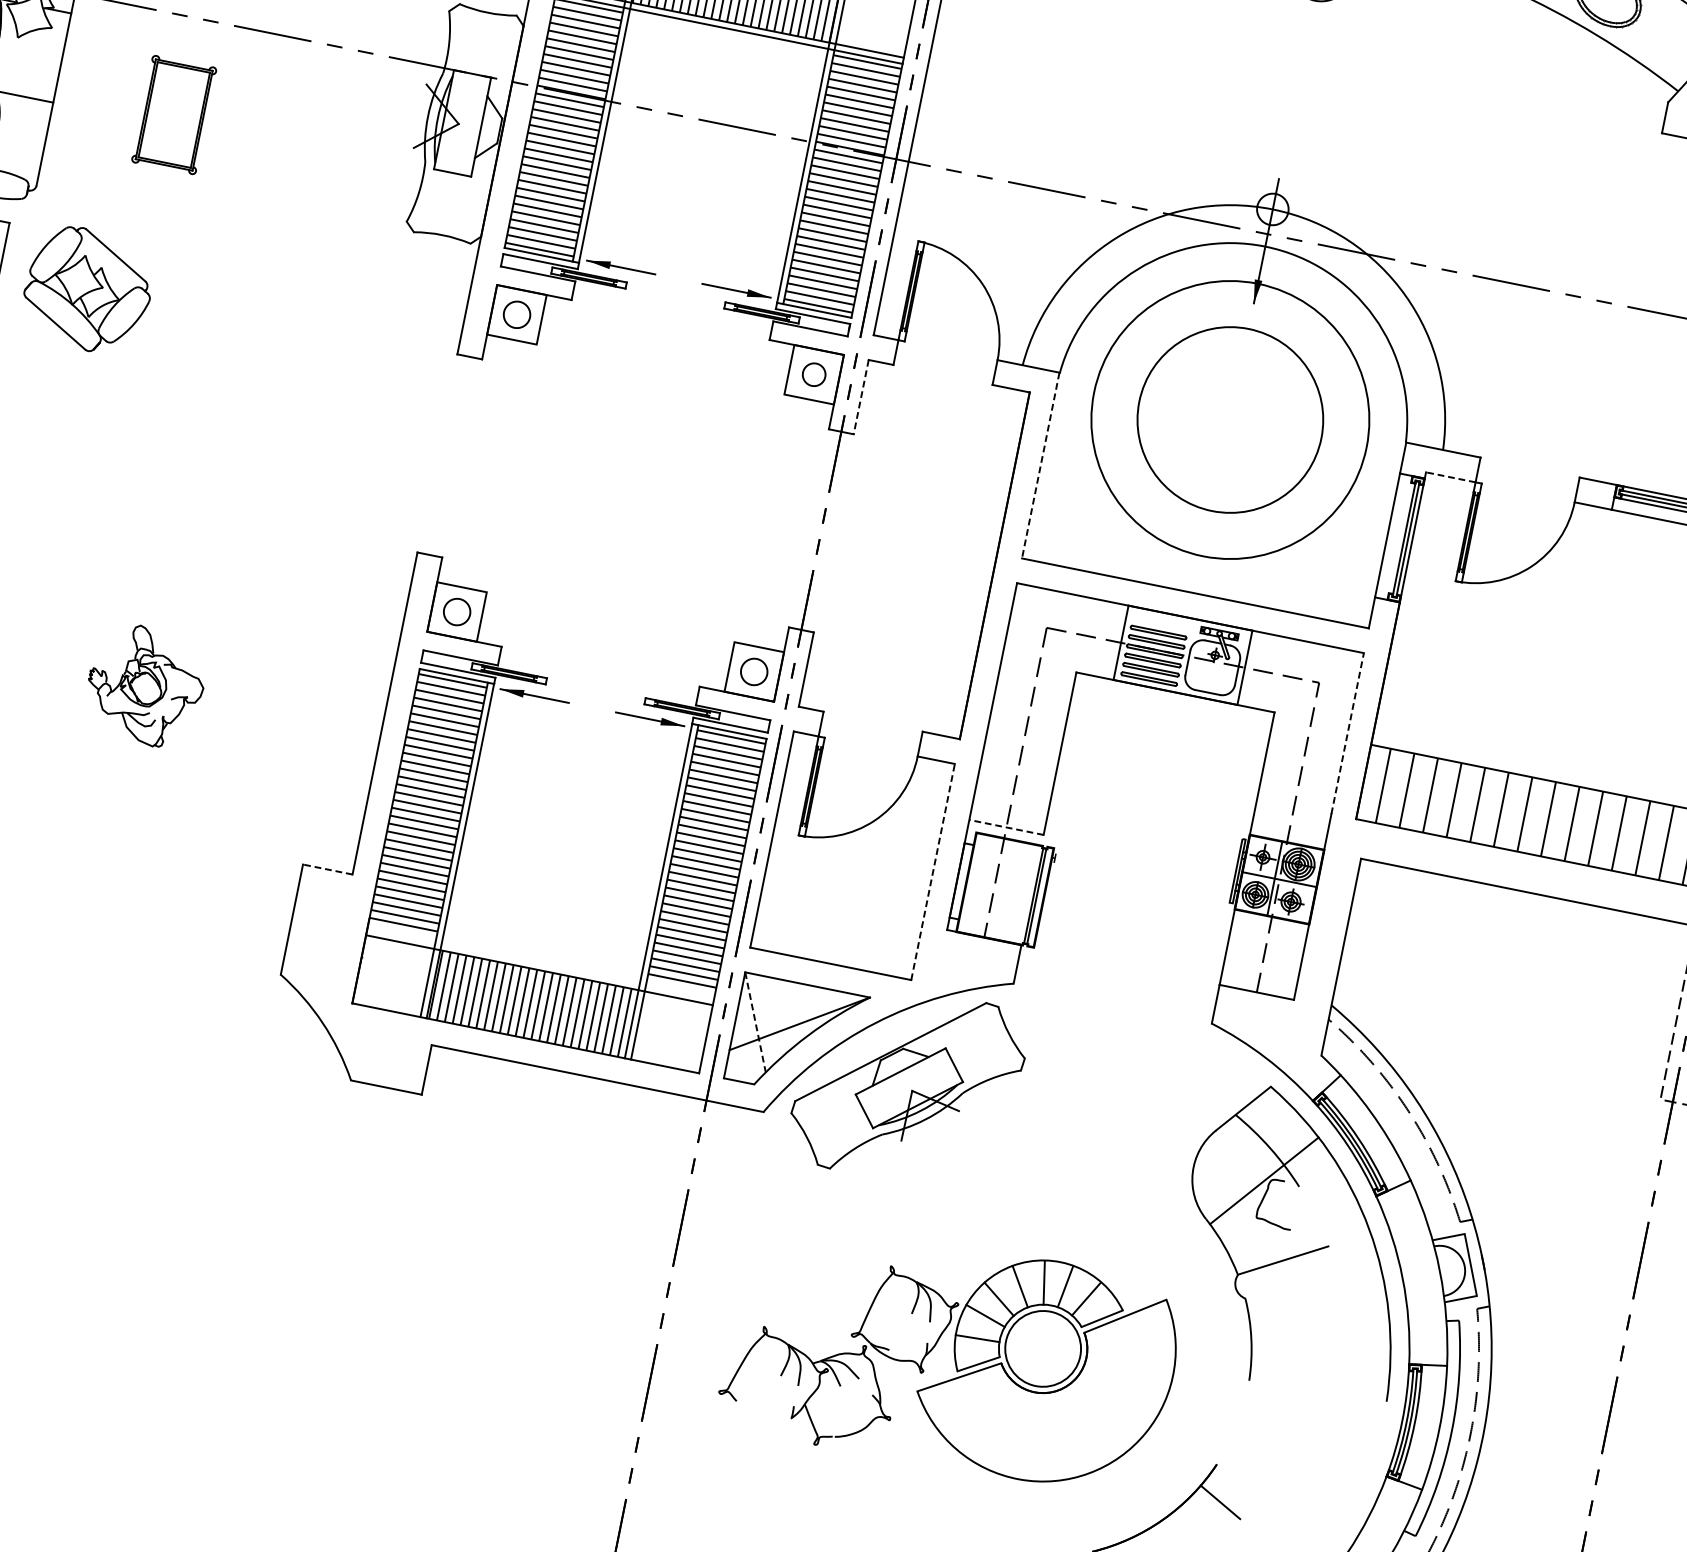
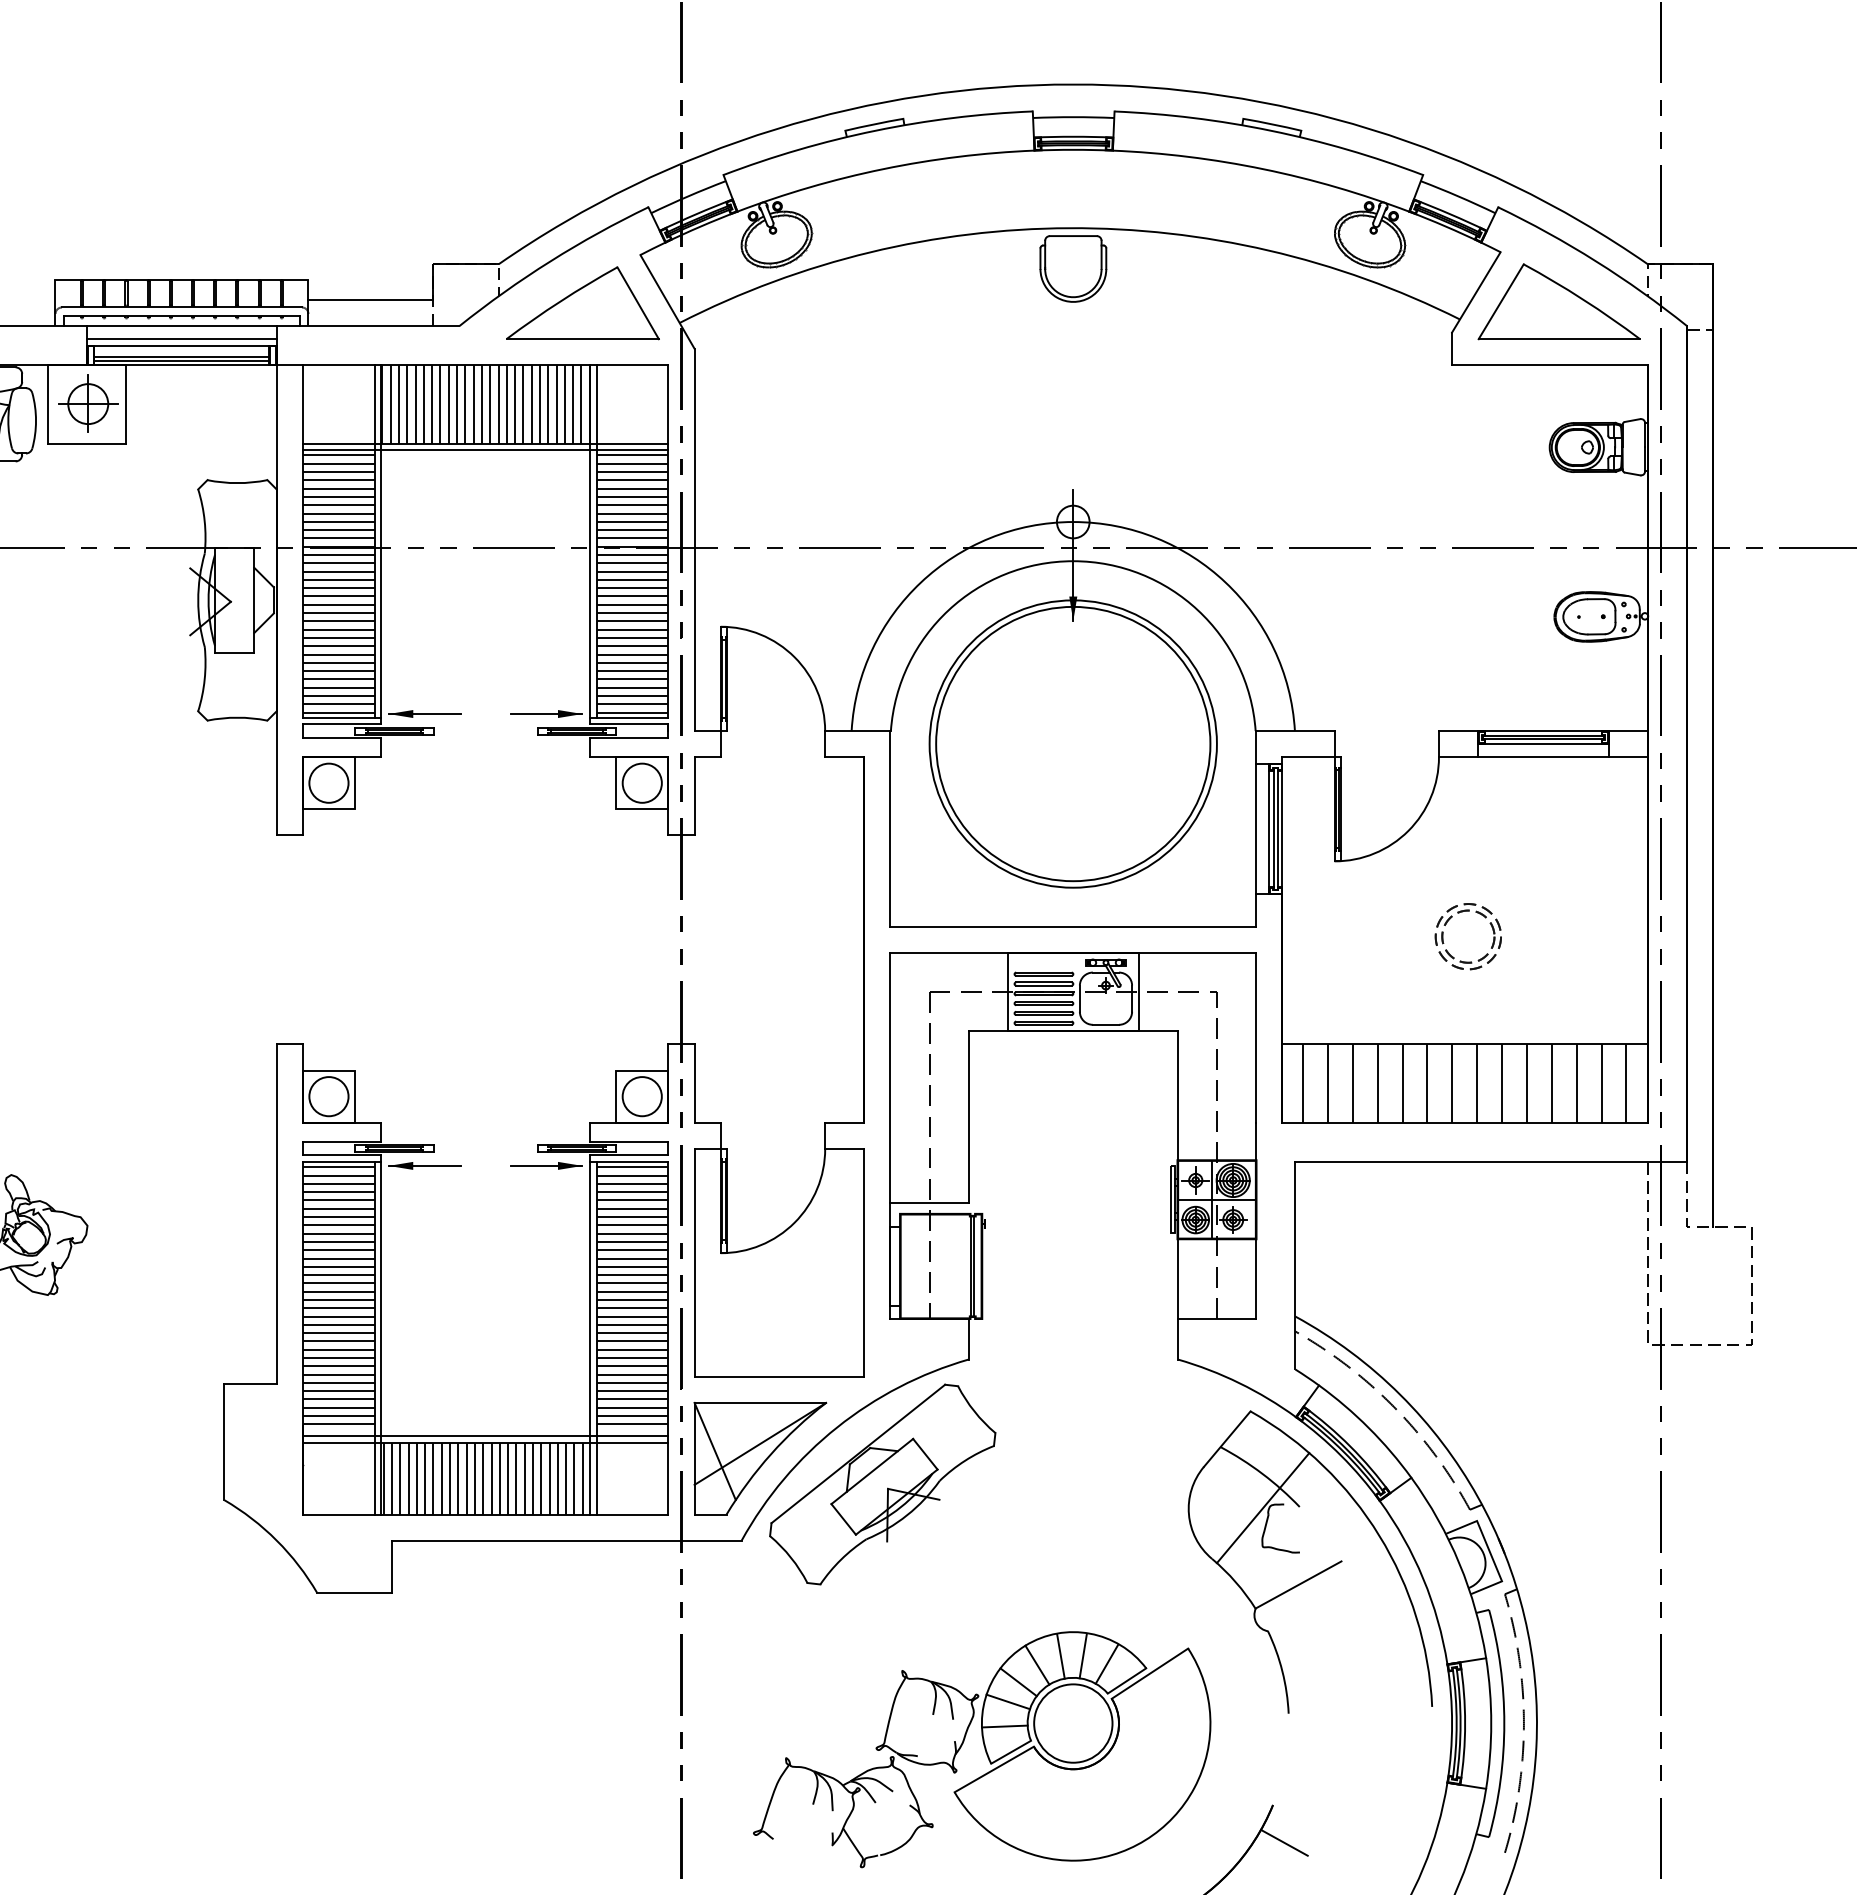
circle: (516, 314) -> (328, 782), size x1.43
circle: (813, 373) -> (641, 782), size x1.67
line: (861, 397) -> (694, 796), dashed -> solid
circle: (1230, 419) -> (1073, 743), size x1.43
line: (1040, 465) -> (890, 828), dashed -> solid
line: (1449, 477) -> (1307, 757), dashed -> solid
line: (1400, 537) -> (1269, 828), added
circle: (456, 611) -> (328, 1096), size x1.43
part: (1550, 661) -> (1447, 923), added
circle: (753, 671) -> (641, 1096), size x1.43
line: (1348, 733) -> (1256, 1037), dashed -> solid
line: (1006, 827) -> (929, 1202), dashed -> solid
line: (327, 869) -> (250, 1383), dashed -> solid
line: (933, 871) -> (864, 1262), dashed -> solid
line: (540, 964) -> (485, 1436), added
line: (755, 1022) -> (715, 1451), dashed -> solid

